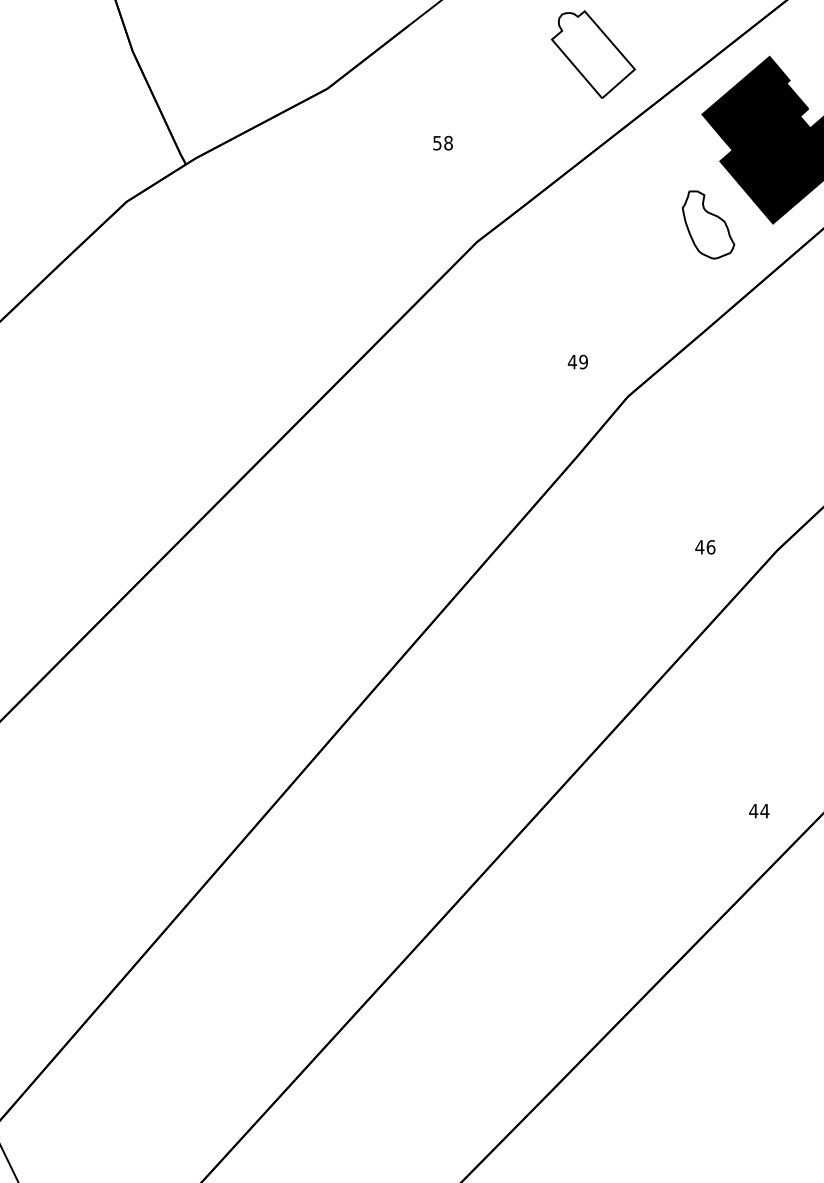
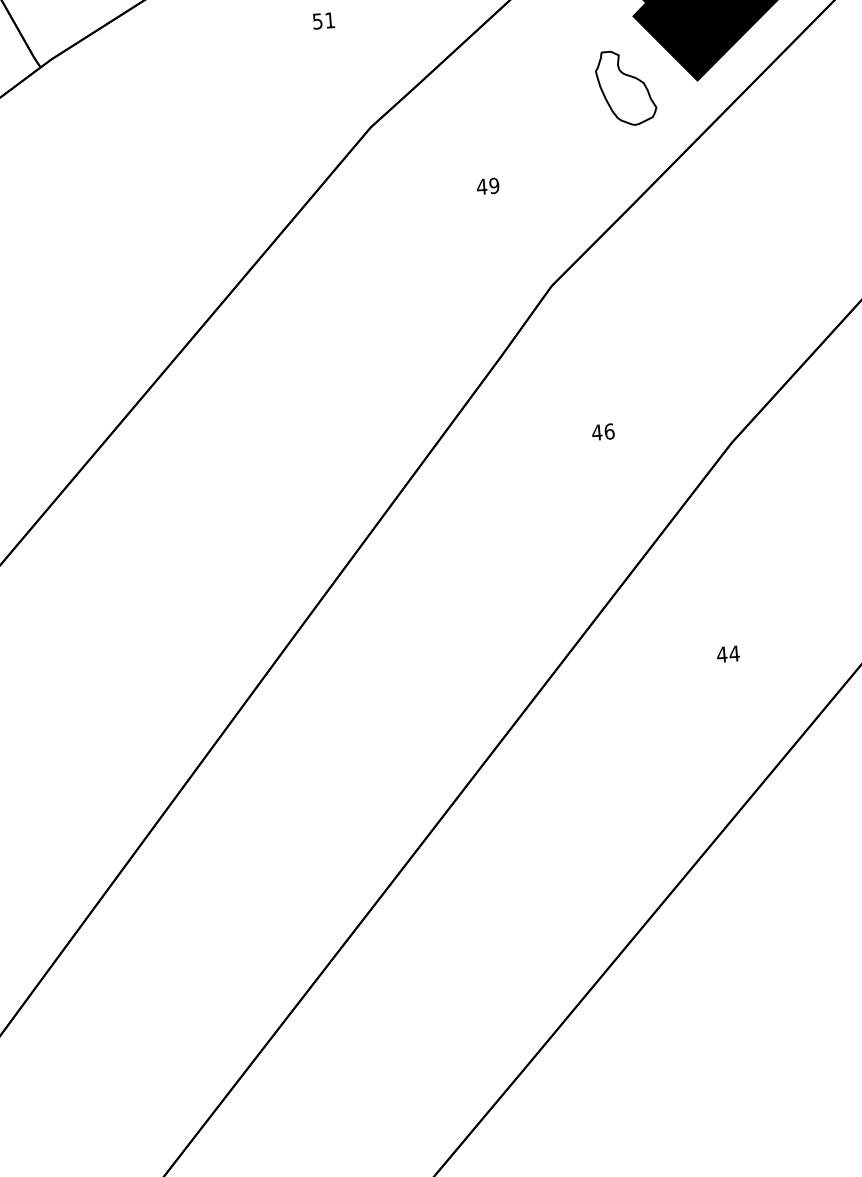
text: (448, 142) -> (330, 19), 58 -> 51
text: (577, 361) -> (487, 185), moved
text: (705, 547) -> (603, 432), moved
text: (759, 811) -> (728, 654), moved

